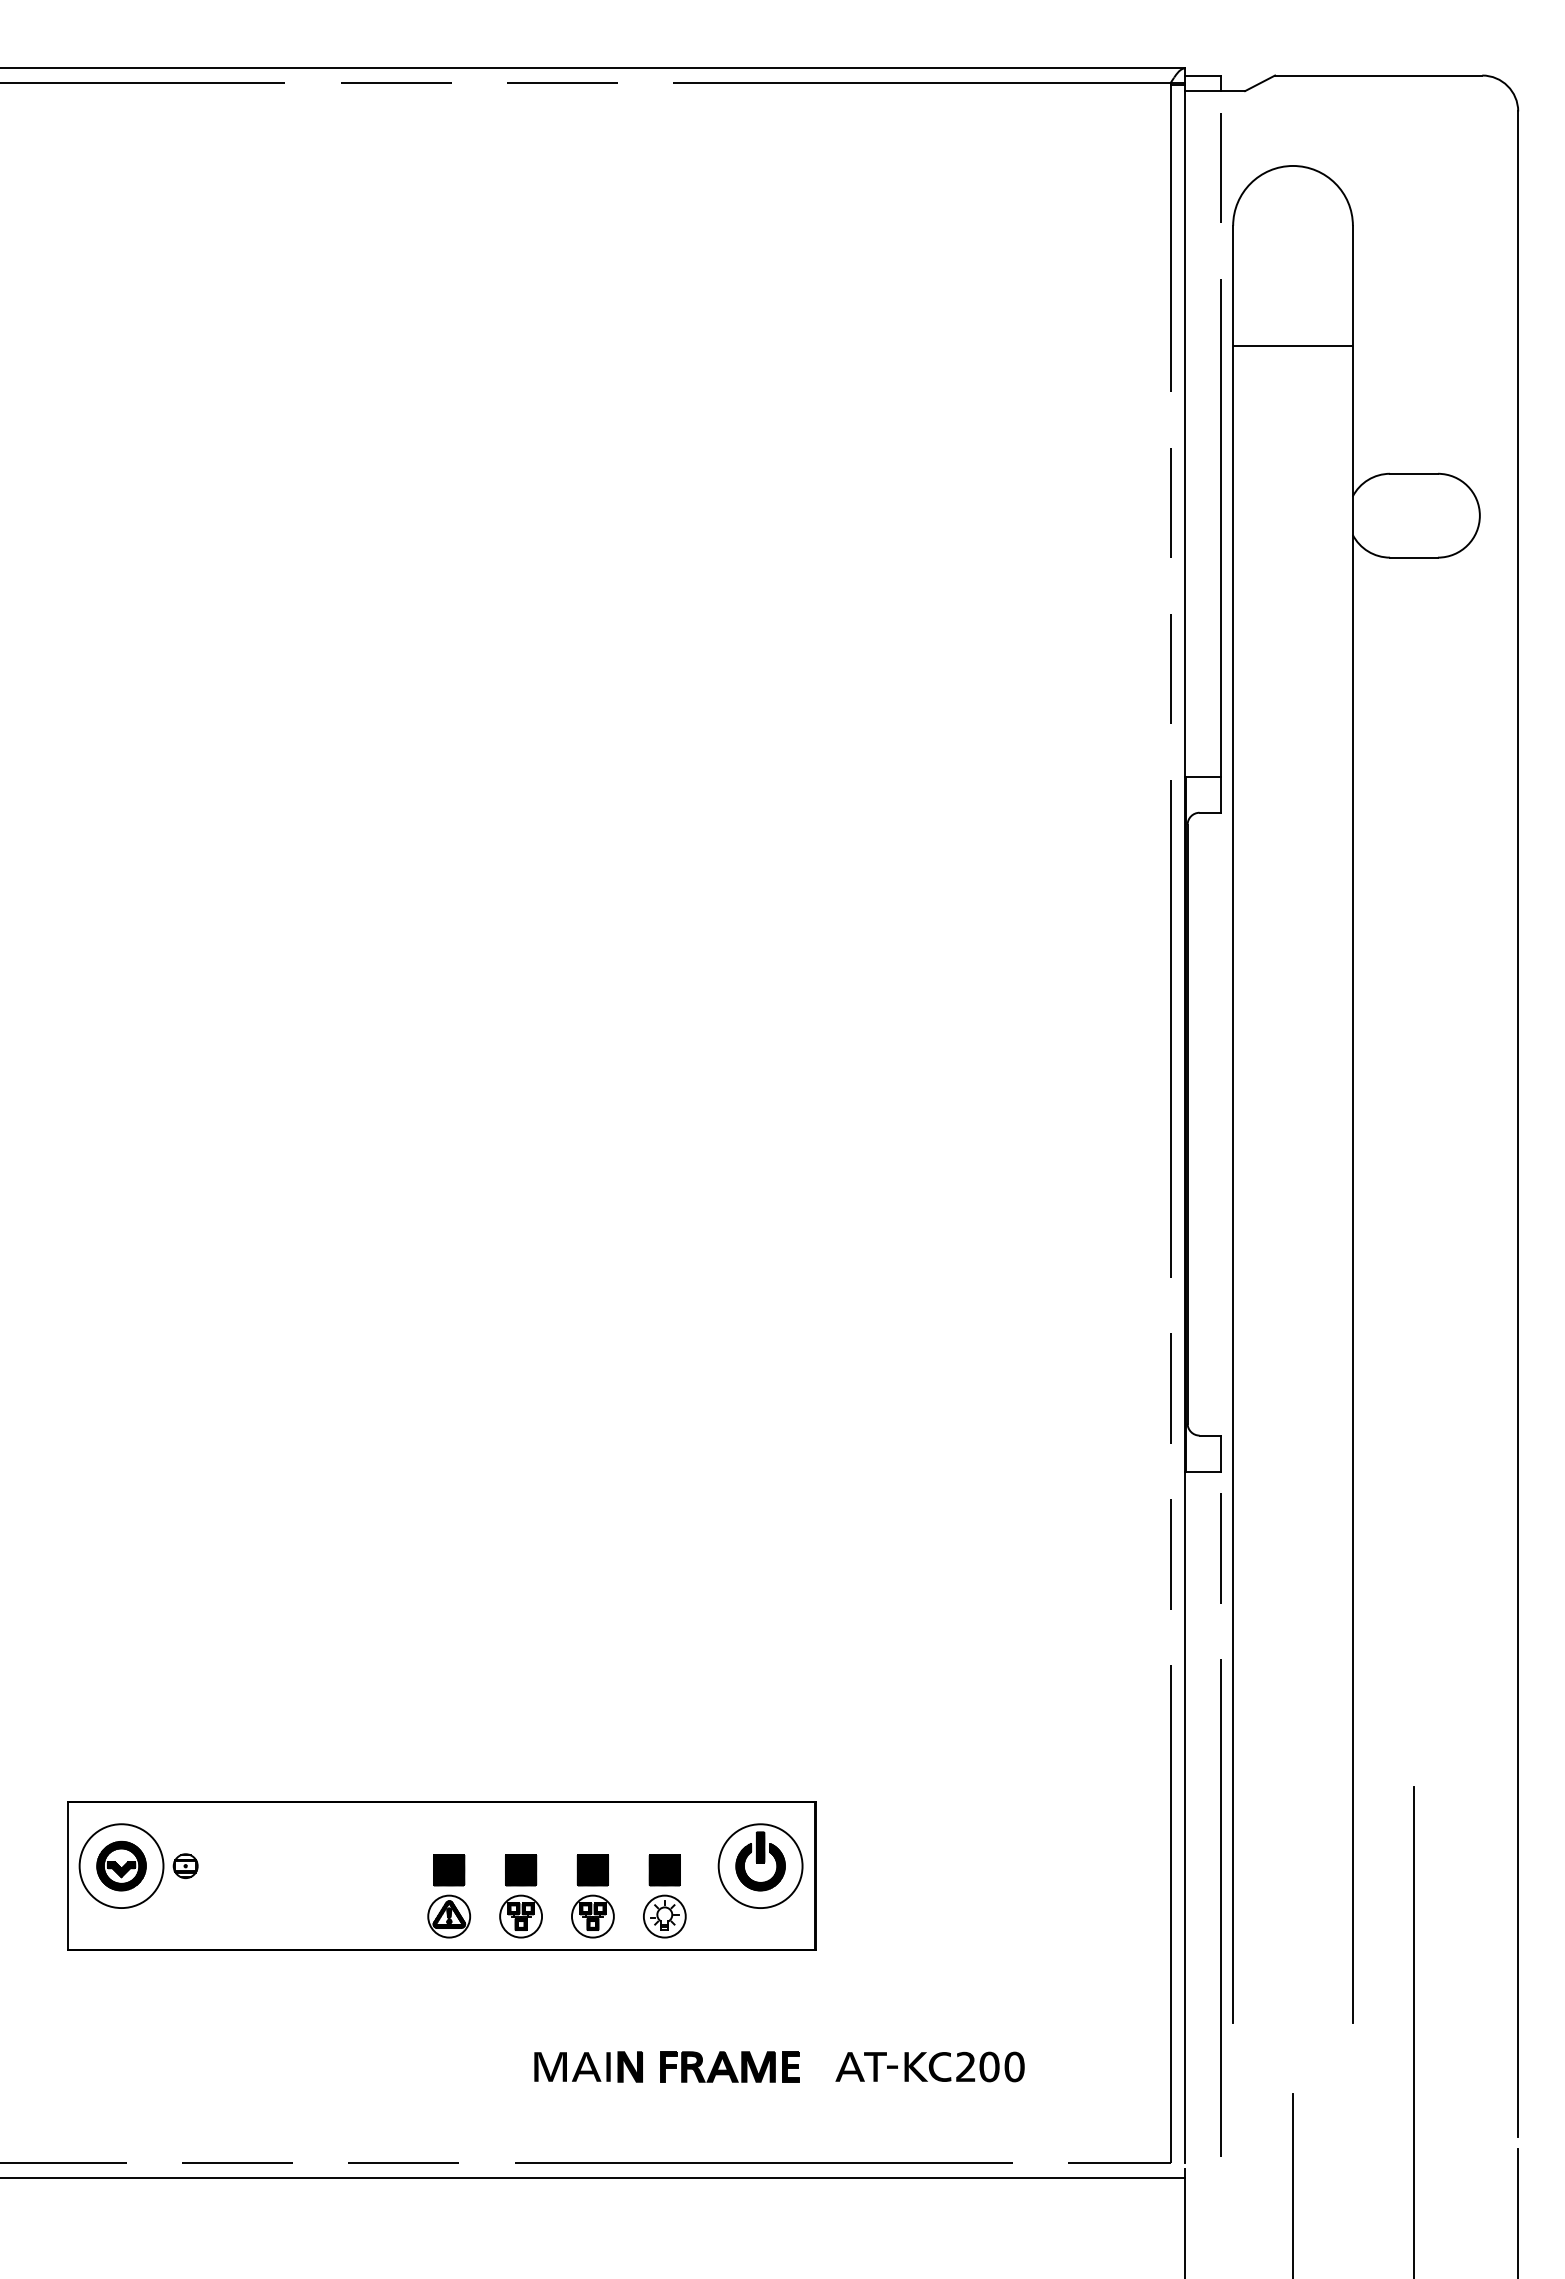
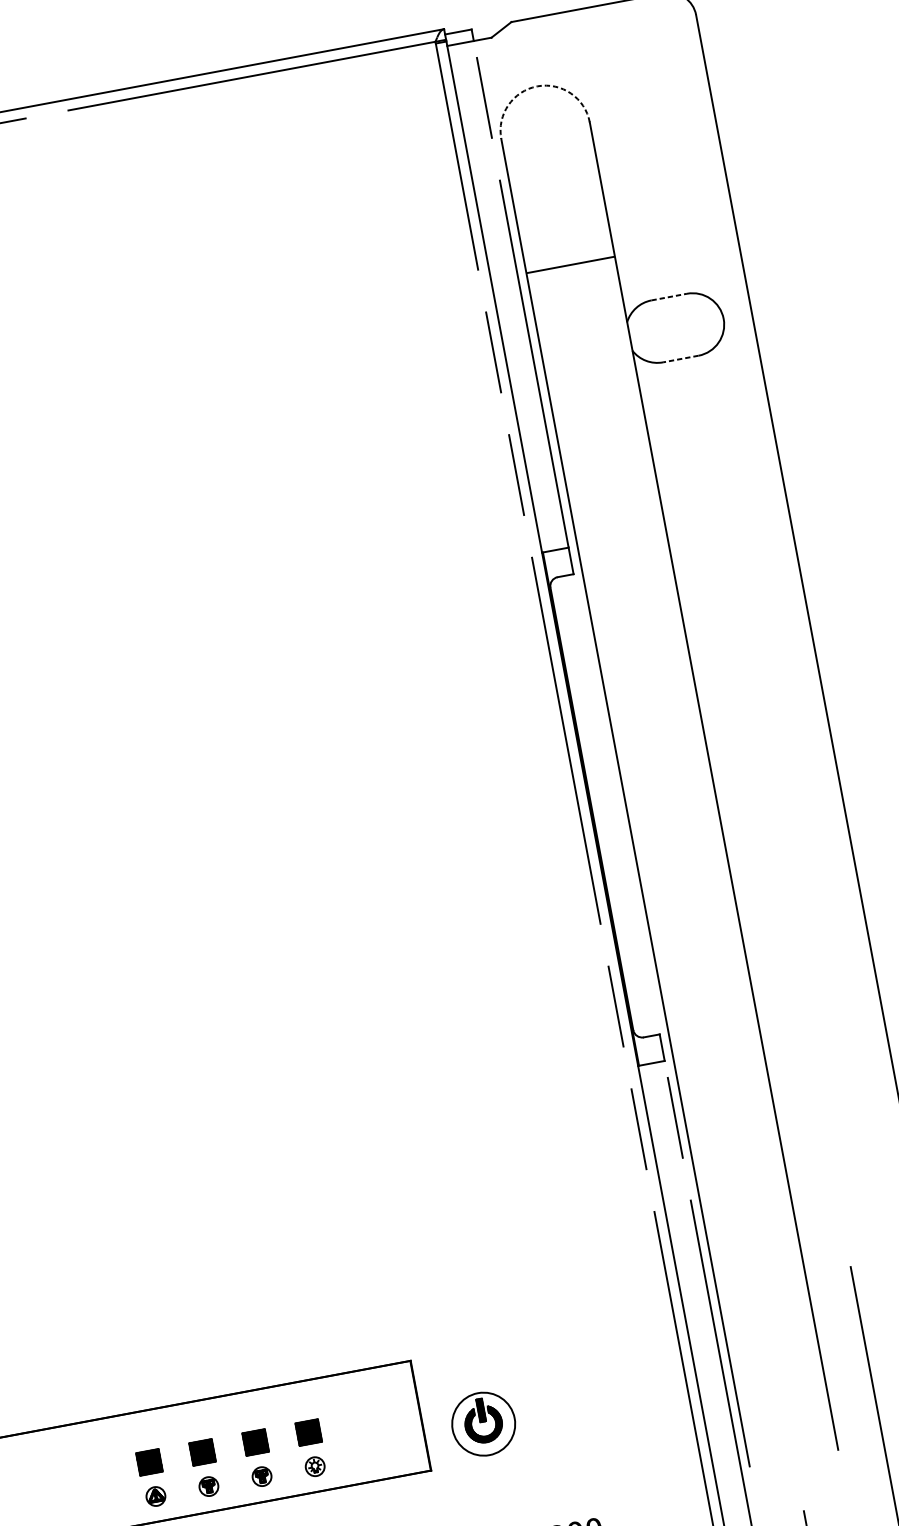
arc: (1293, 165) -> (537, 85), solid -> dashed
line: (1292, 345) -> (570, 264), moved
line: (1414, 473) -> (669, 296), solid -> dashed
line: (1414, 557) -> (681, 358), solid -> dashed
part: (760, 1865) -> (483, 1423), moved
part: (449, 1916) -> (156, 1496), size x0.6
part: (520, 1916) -> (208, 1486), size x0.6
part: (592, 1916) -> (261, 1476), size x0.6
part: (664, 1916) -> (314, 1466), size x0.6

